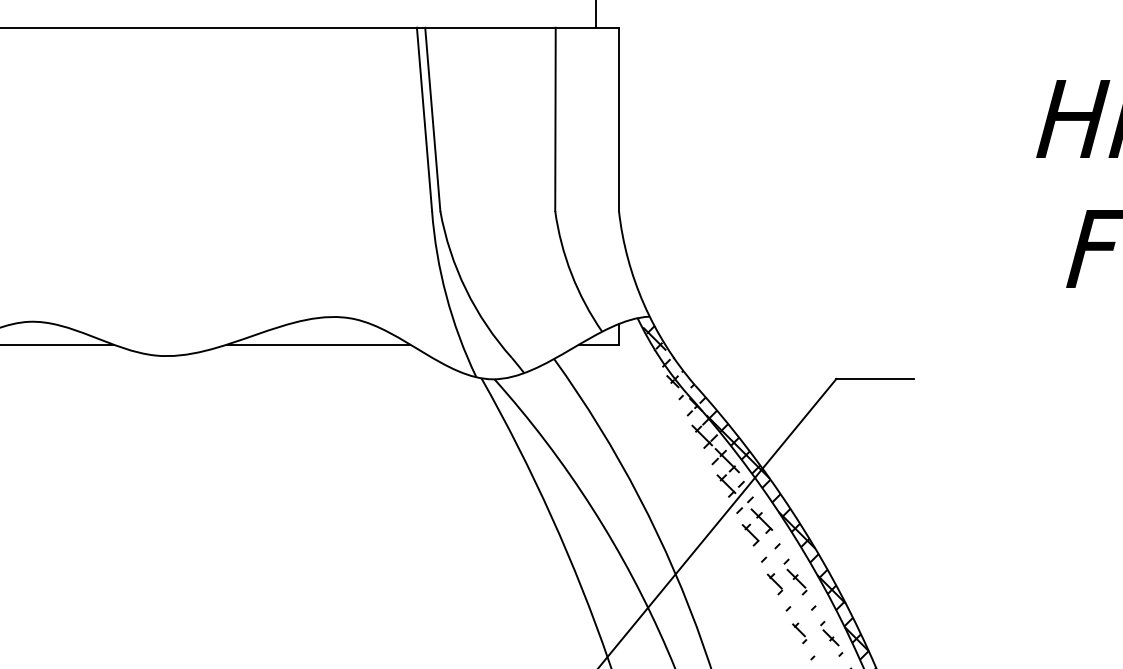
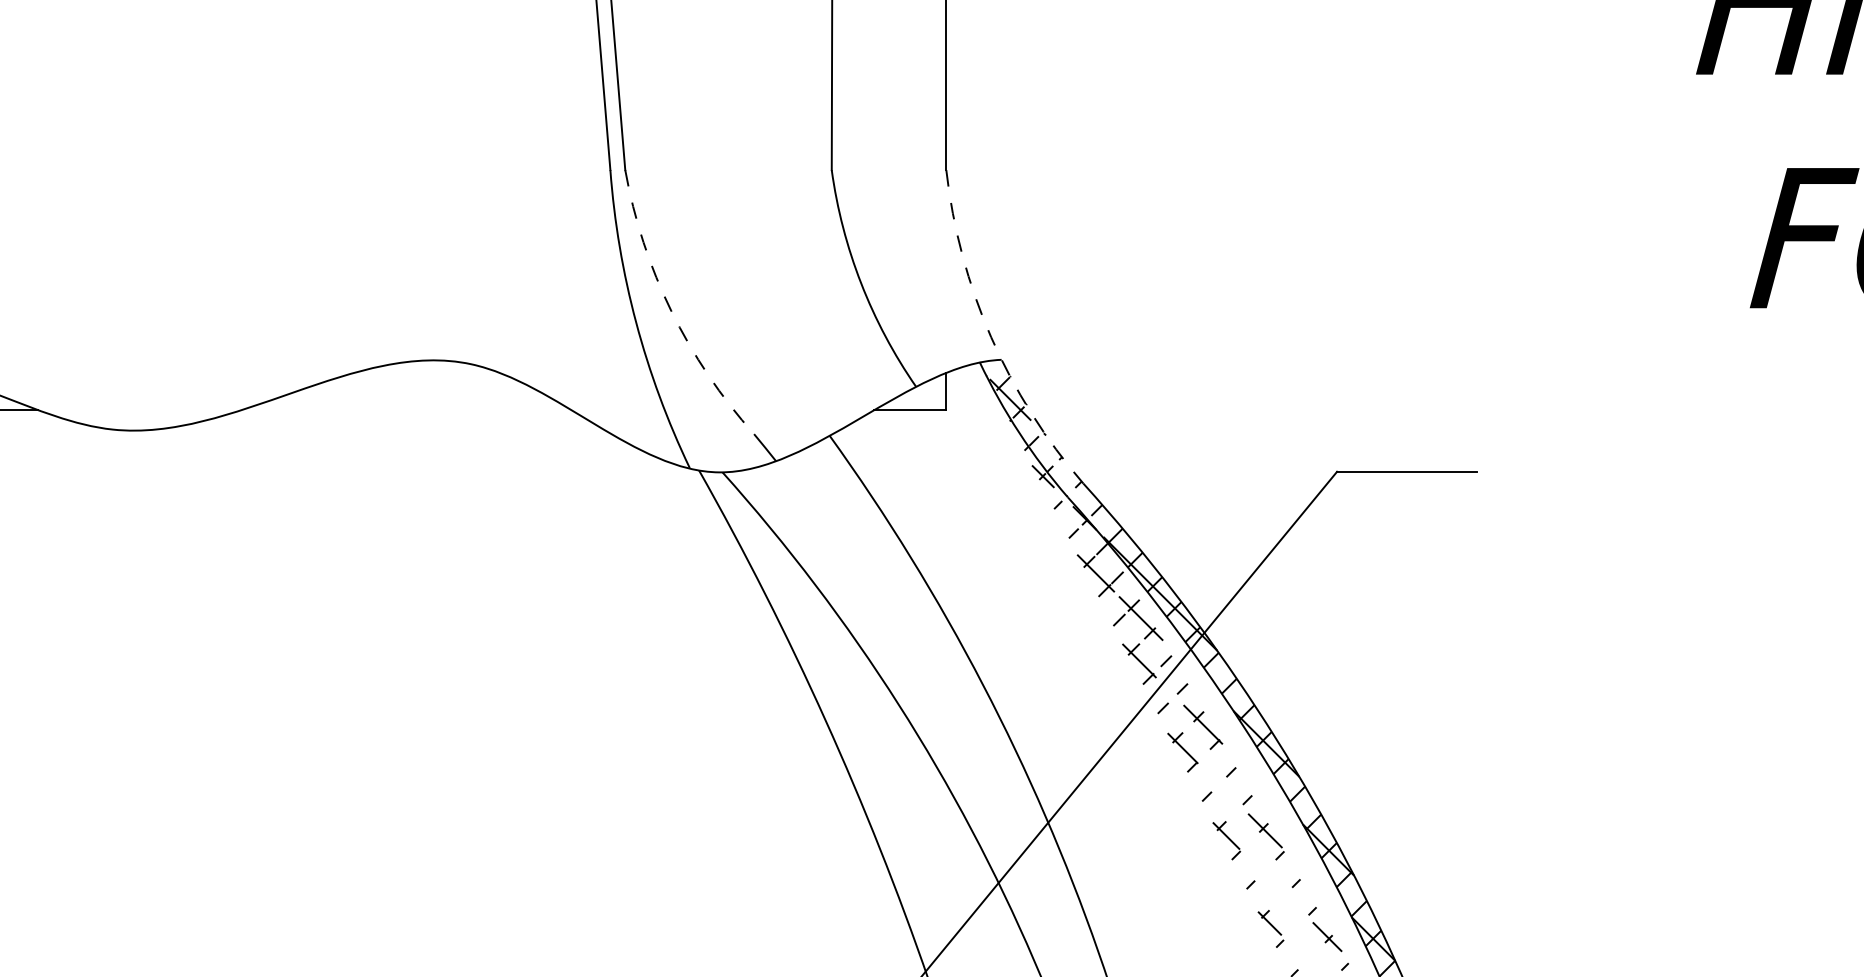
arc: (466, 289) -> (672, 310), solid -> dashed
arc: (643, 304) -> (990, 337), solid -> dashed
line: (318, 344) -> (406, 409), removed

